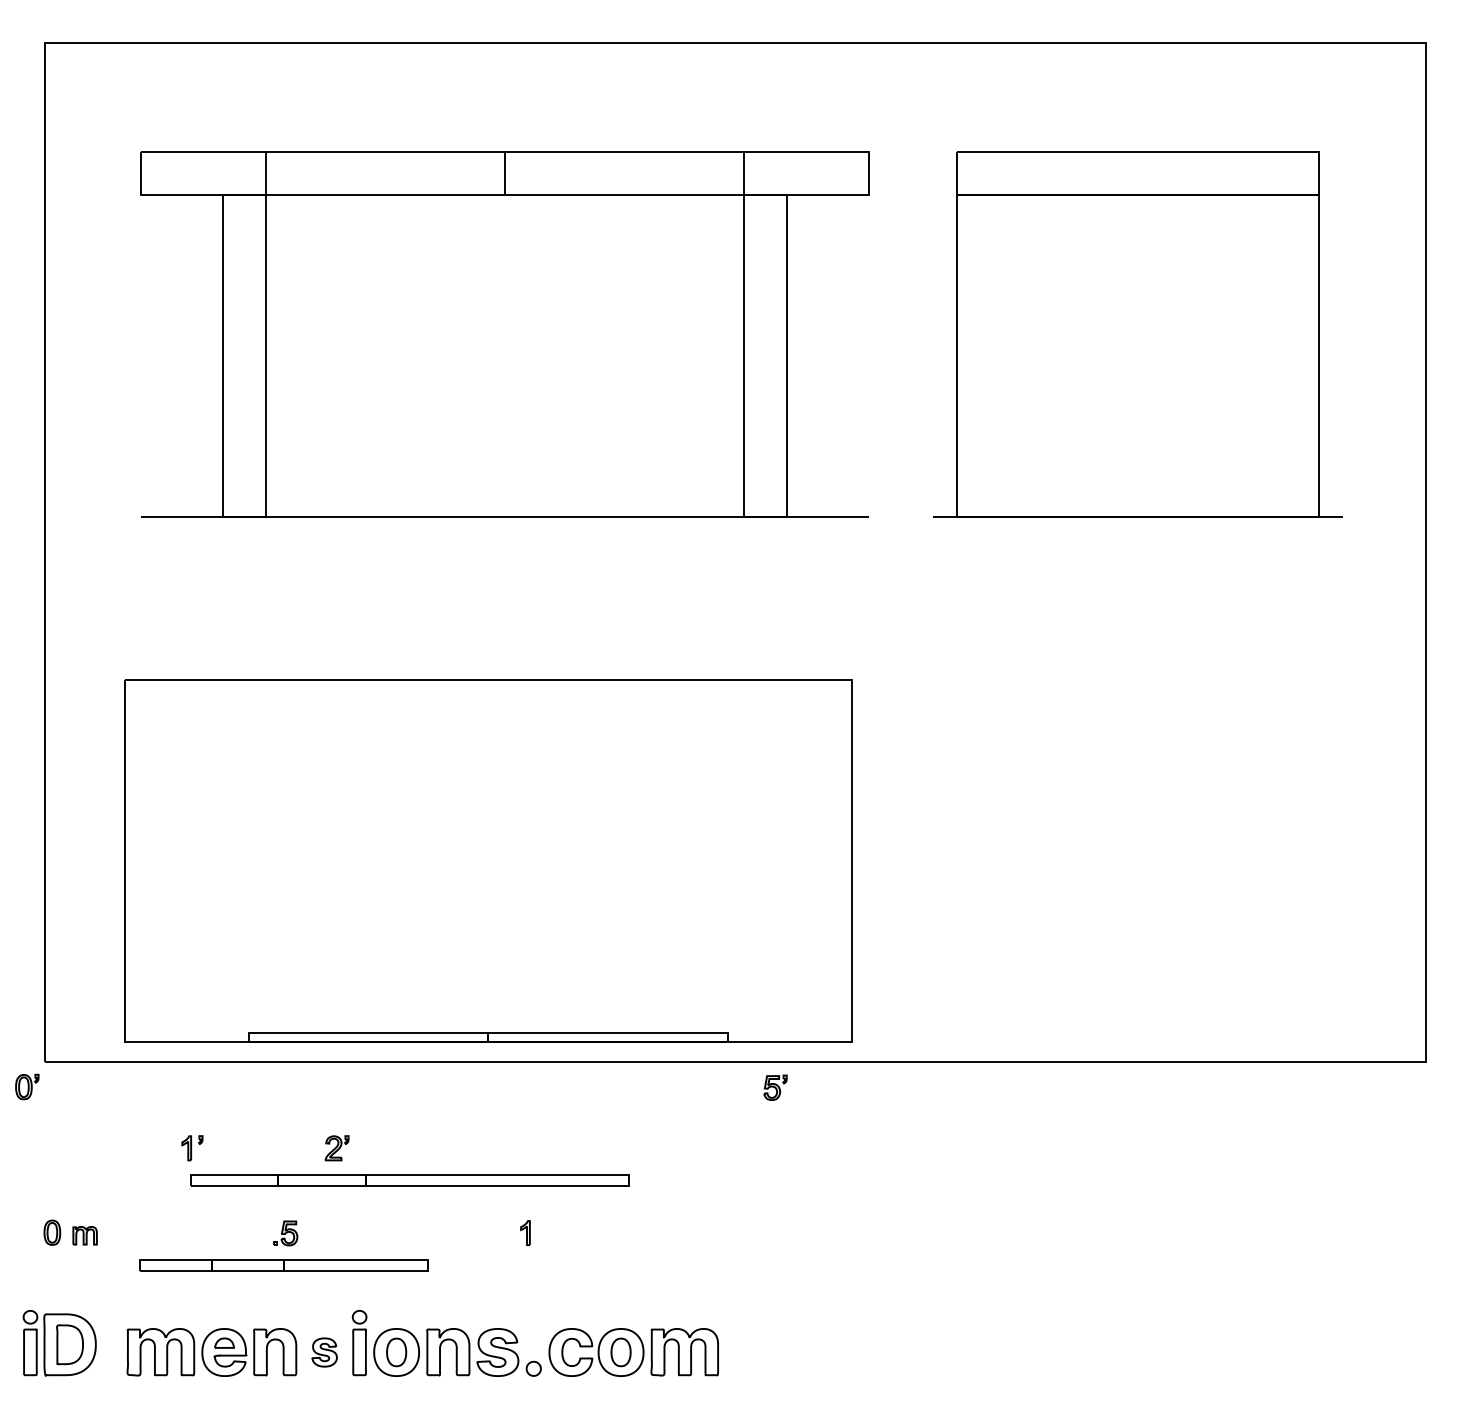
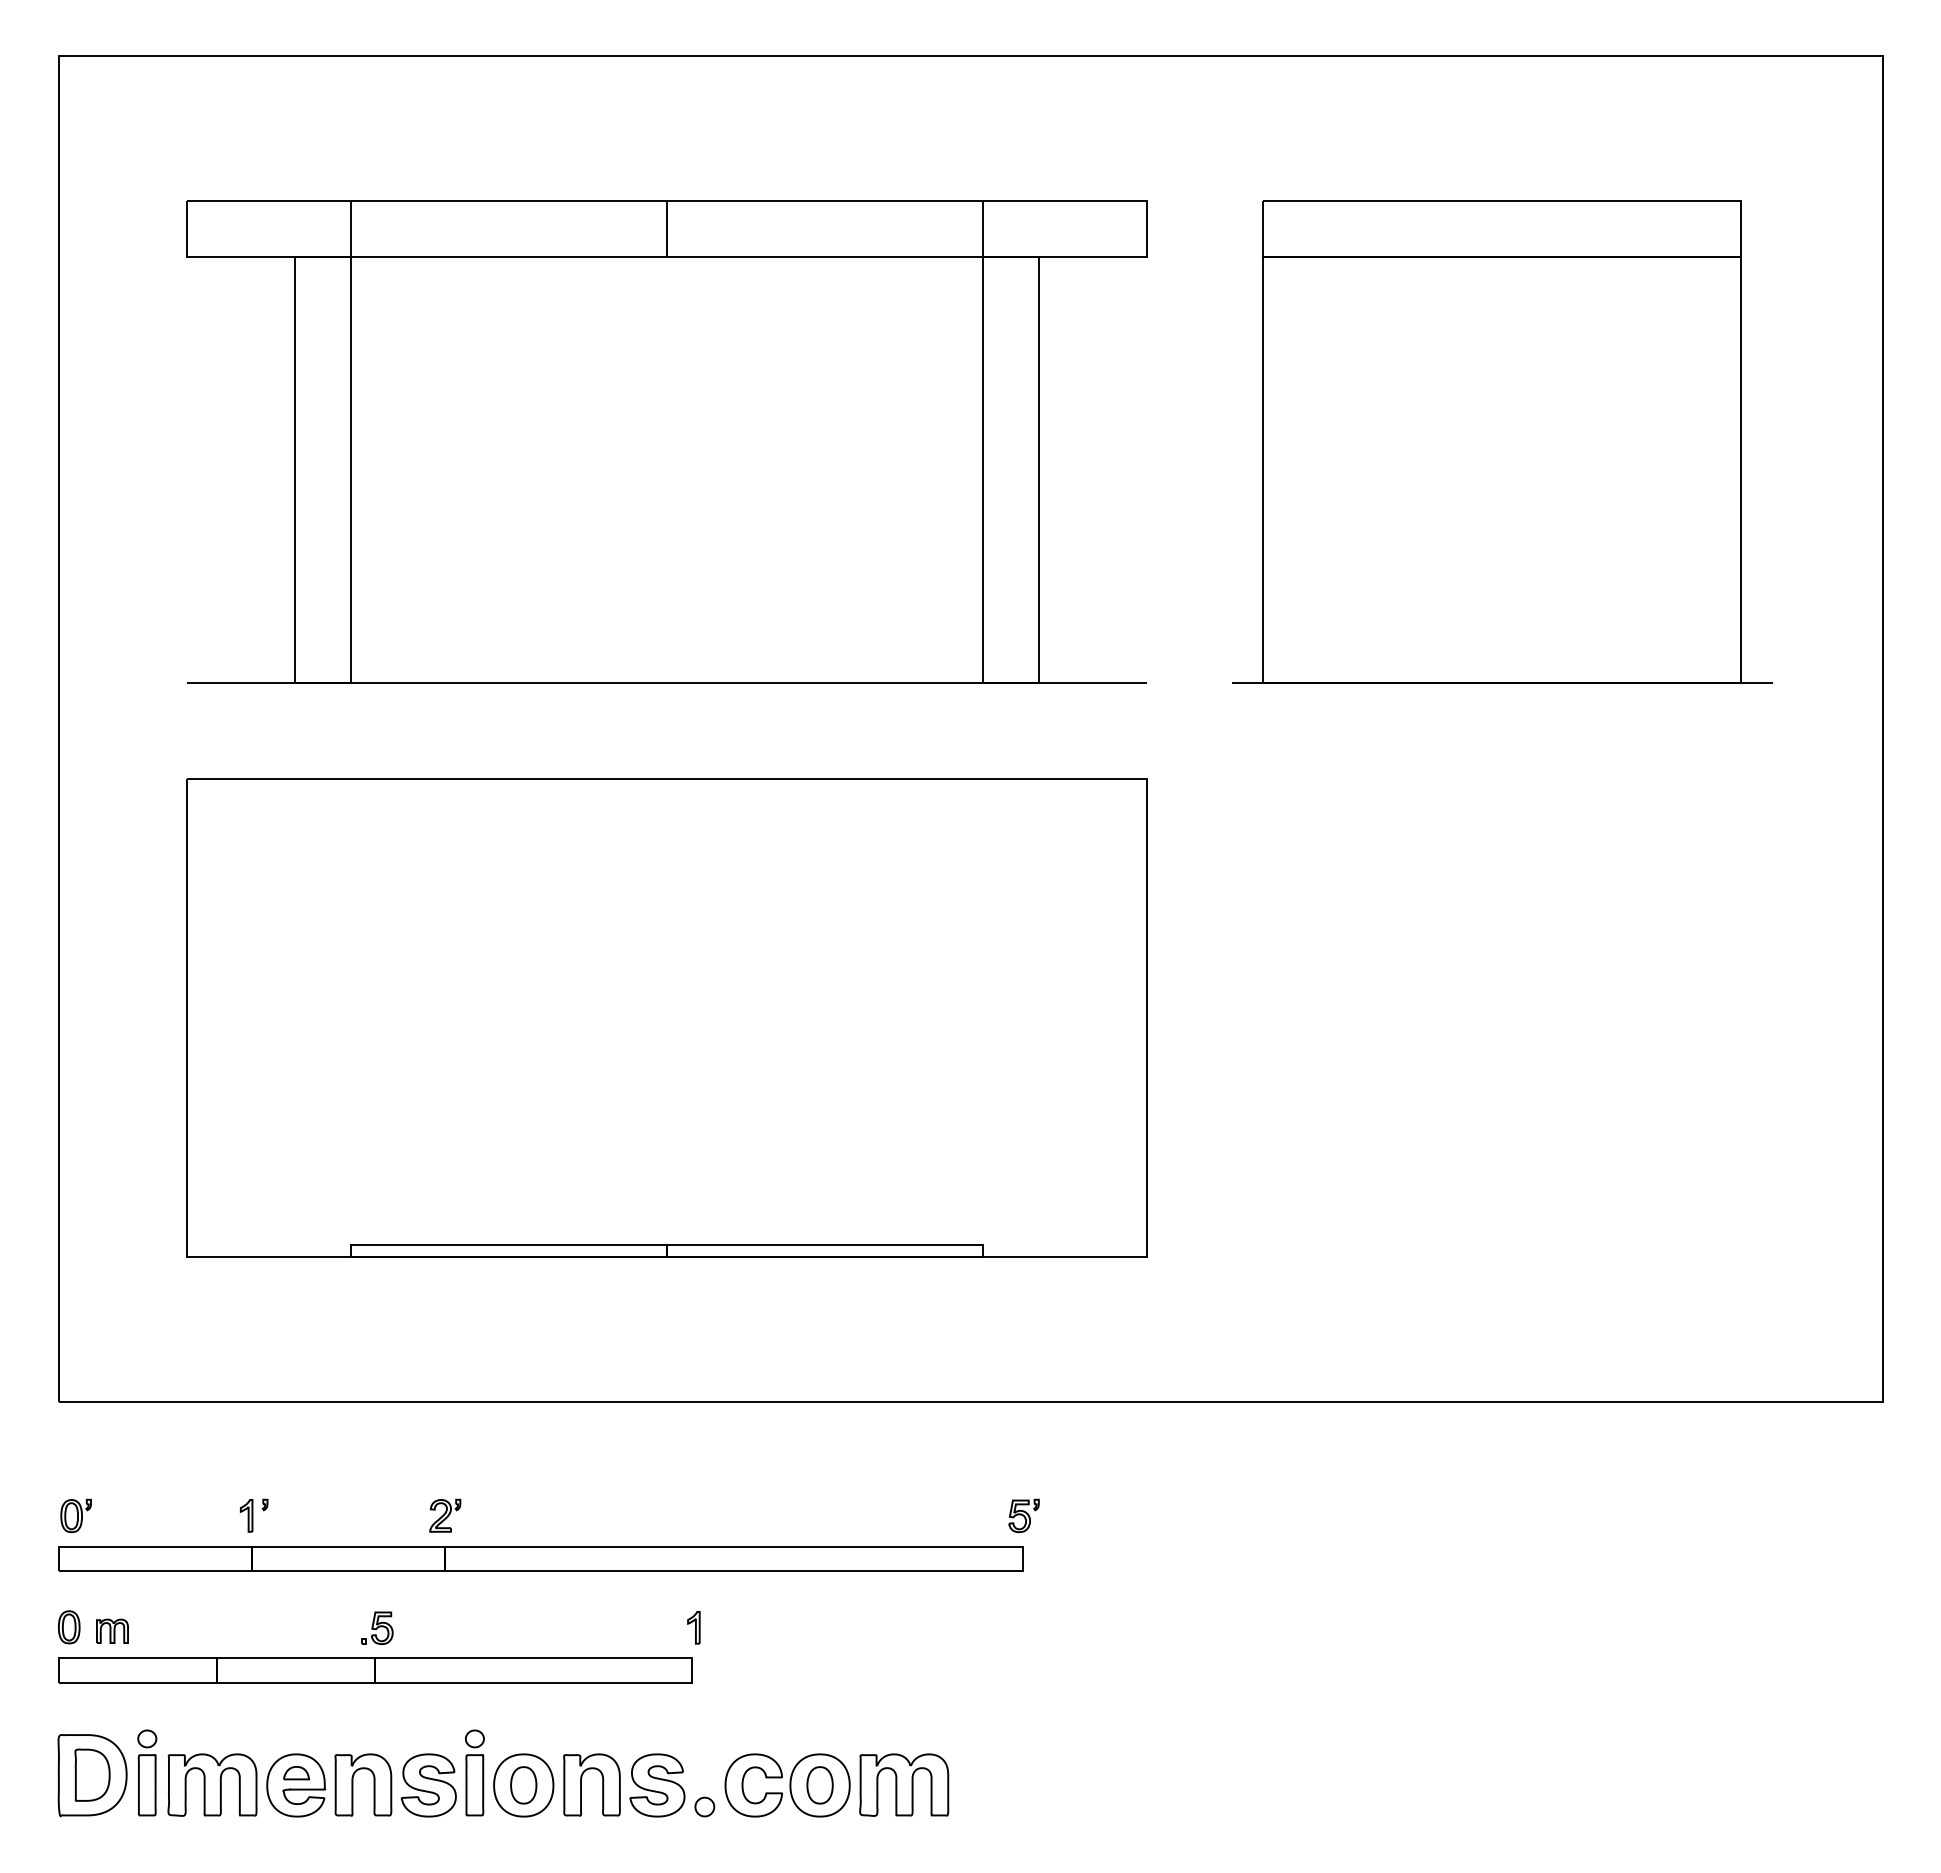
part: (488, 860) -> (666, 1017), moved
part: (26, 1086) -> (75, 1515), moved
part: (775, 1087) -> (1023, 1515), moved
part: (409, 1180) -> (540, 1558), size x1.67
part: (284, 1265) -> (375, 1670), size x1.67
part: (30, 1342) -> (147, 1772), moved
part: (324, 1352) -> (428, 1785), size x1.67

